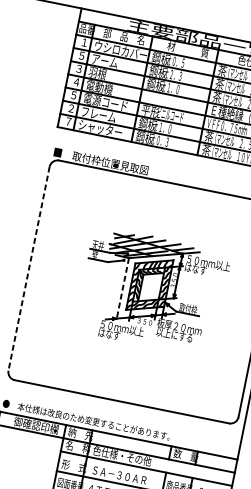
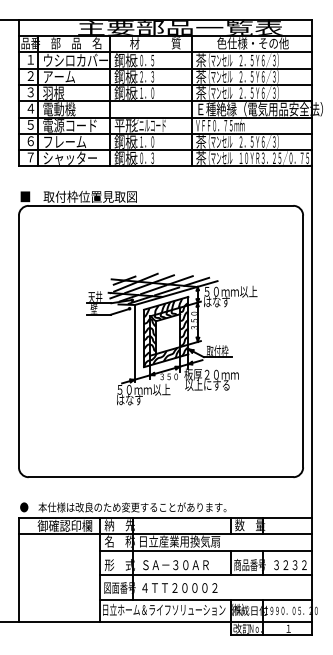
text: (81, 56) -> (30, 76), ５ -> ２
text: (71, 108) -> (30, 141), ２ -> ６
line: (28, 268) -> (18, 341), dashed -> solid
line: (123, 289) -> (135, 343), dashed -> solid
text: (126, 456) -> (179, 541), 色仕様・その他 -> 日立産業用換気扇

